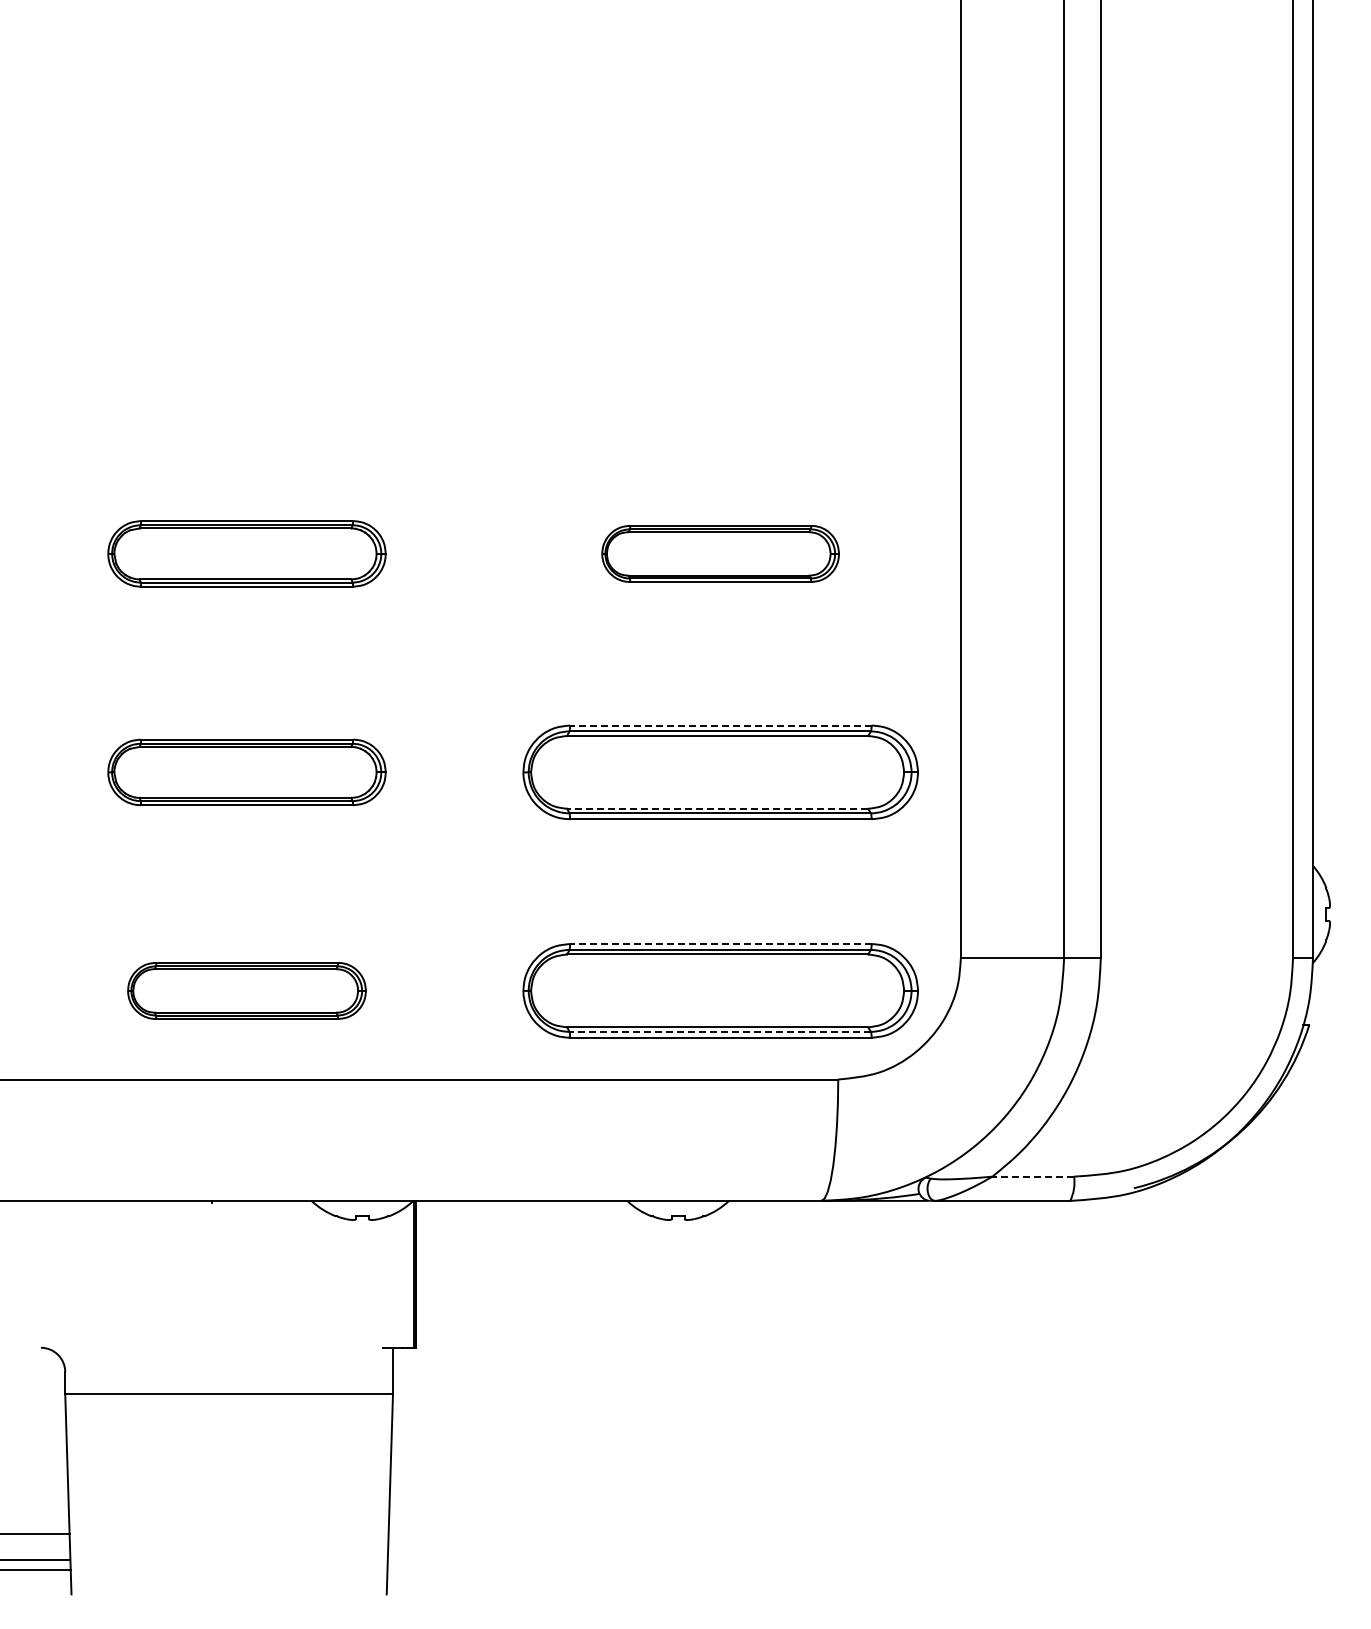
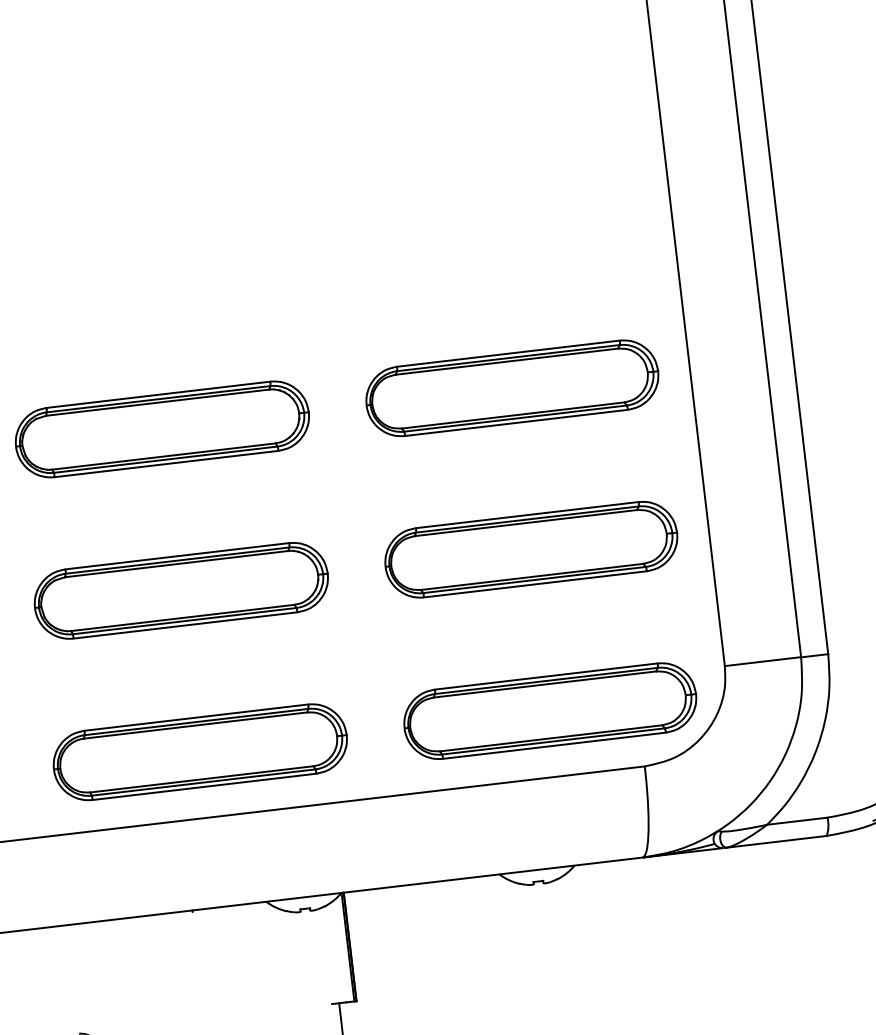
part: (246, 553) -> (162, 429), size x1.43
part: (720, 553) -> (512, 388), size x1.67
line: (720, 725) -> (527, 515), dashed -> solid
part: (246, 772) -> (181, 590), size x1.43
line: (717, 808) -> (532, 576), dashed -> solid
line: (720, 944) -> (546, 676), dashed -> solid
part: (246, 990) -> (199, 752), size x1.67
line: (720, 1031) -> (553, 741), dashed -> solid
line: (1033, 1176) -> (797, 821), dashed -> solid

